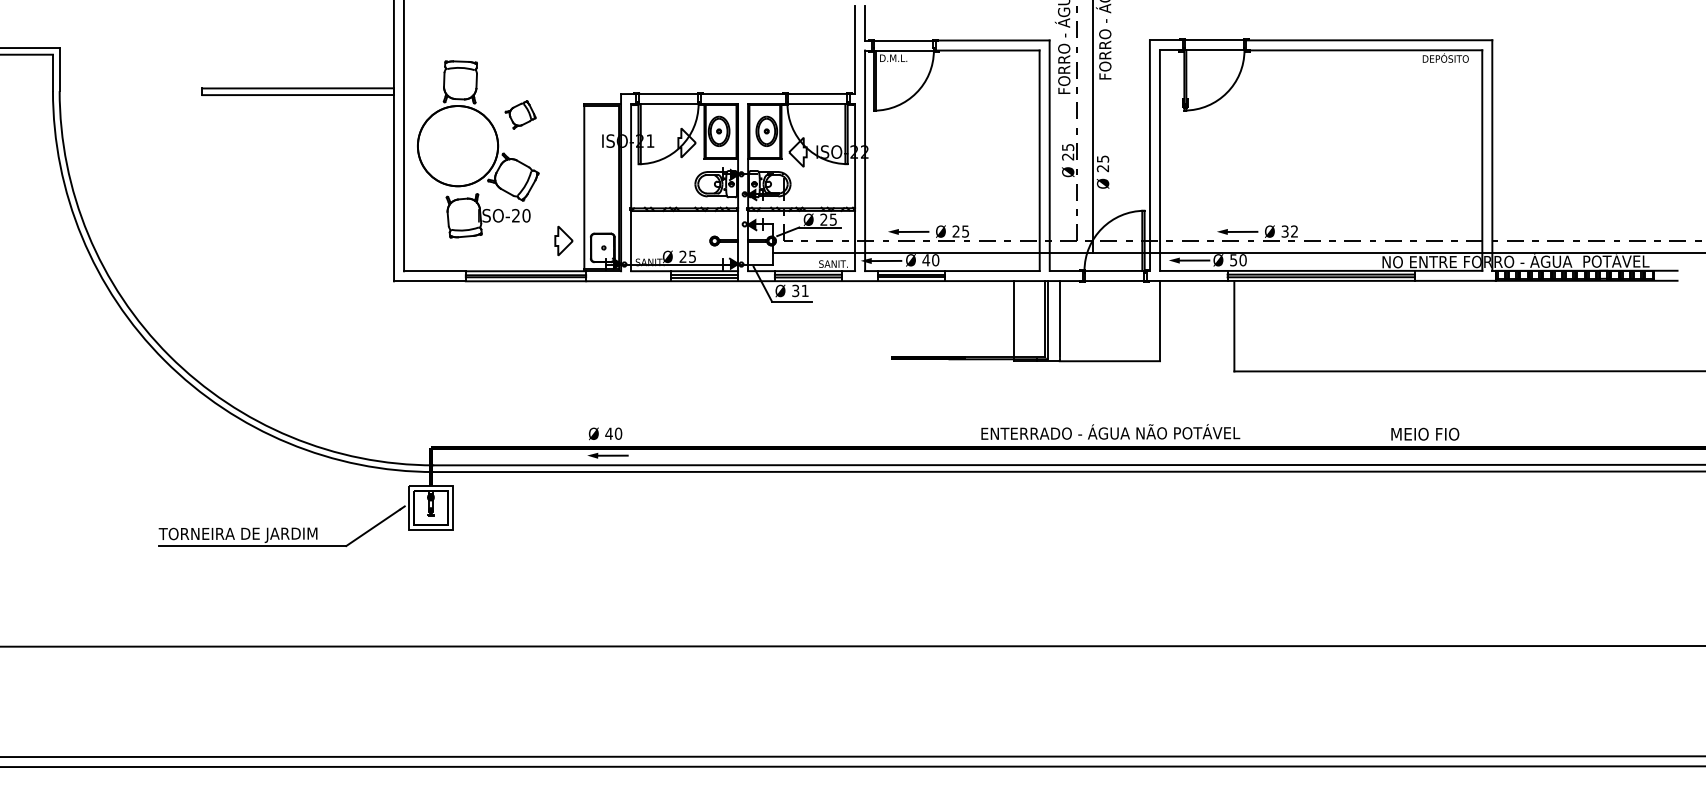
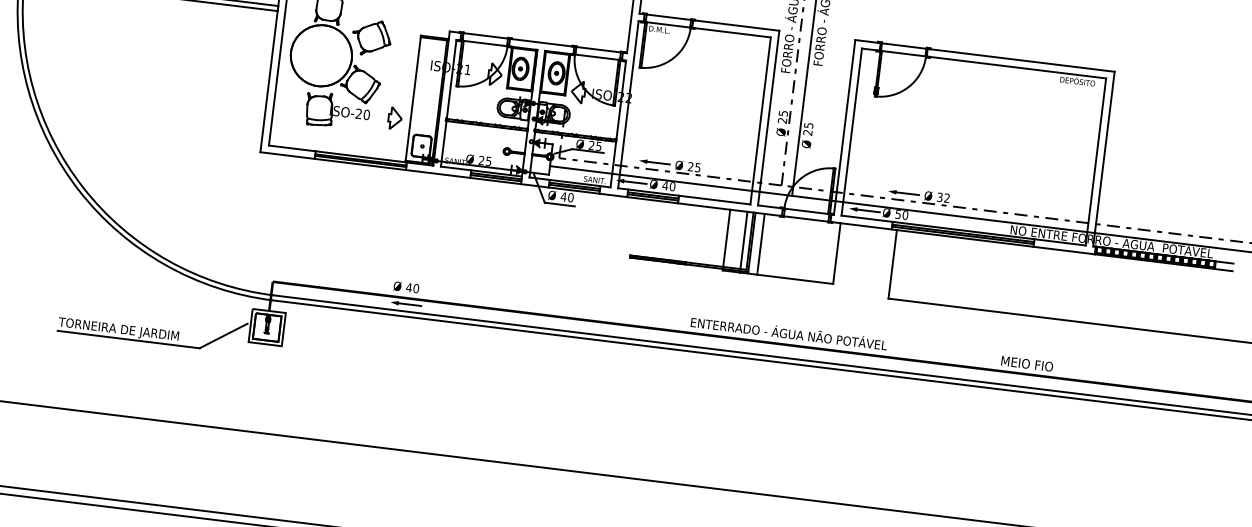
part: (520, 114) -> (371, 37), size x1.67
part: (563, 240) -> (394, 118), moved
text: (799, 290) -> (566, 196), 31 -> 40
line: (1037, 318) -> (744, 240), added

